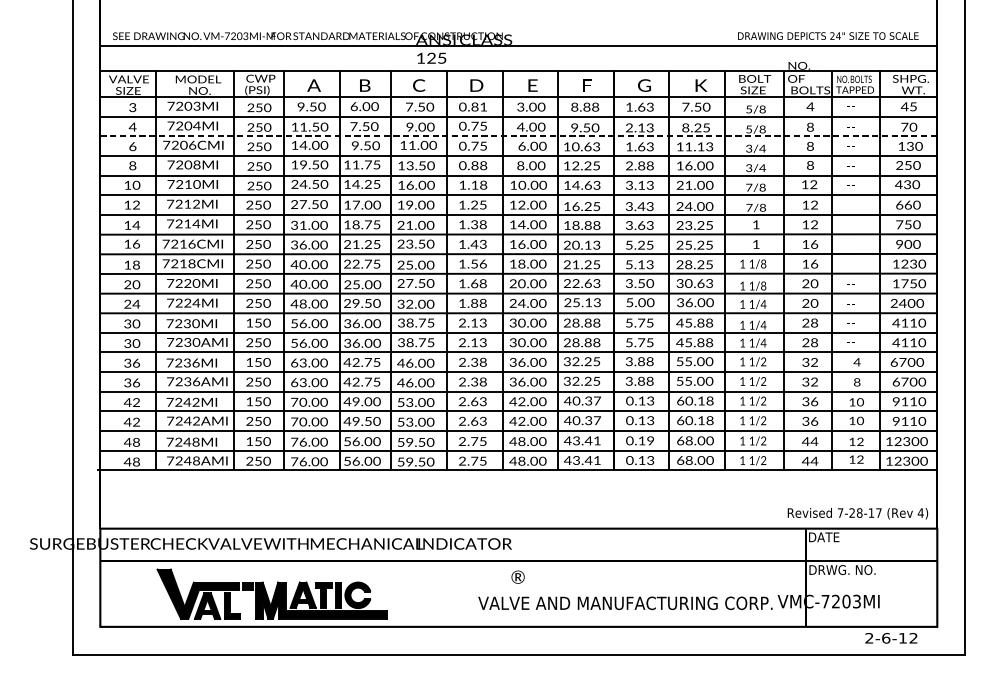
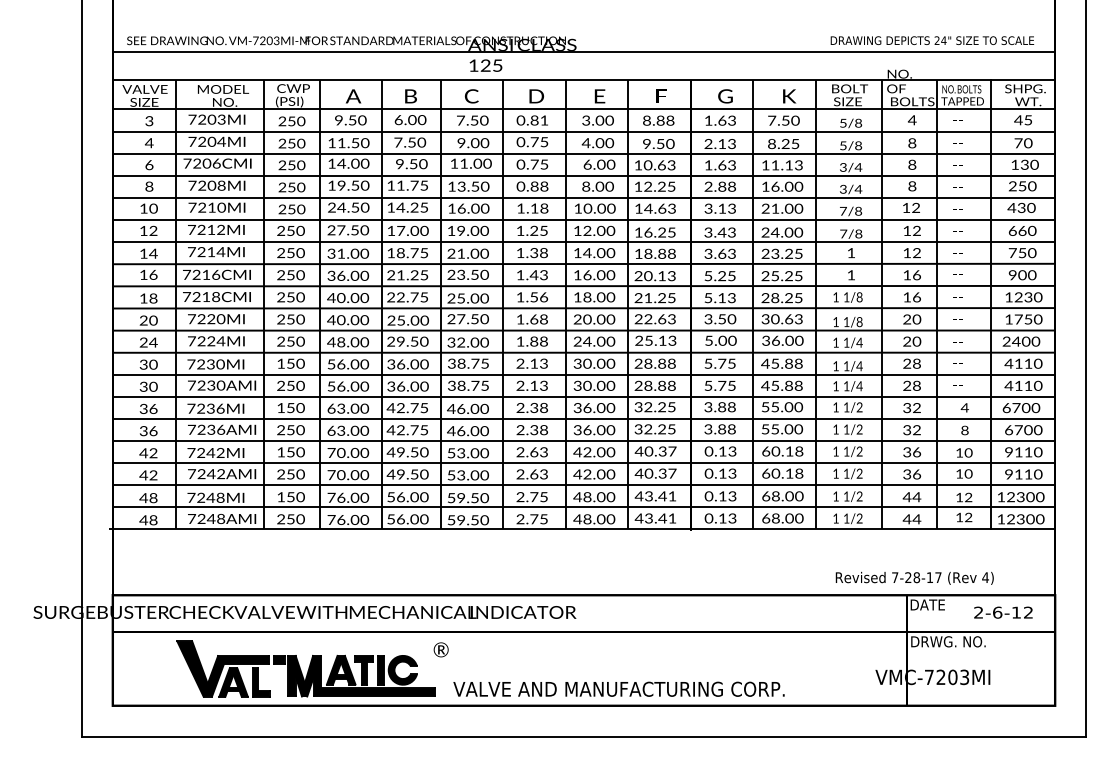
line: (519, 136) -> (584, 153), dashed -> solid
text: (368, 401) -> (414, 452), 49.00 -> 49.50
text: (650, 440) -> (732, 496), 0.19 -> 0.13
text: (857, 512) -> (914, 577), moved
text: (517, 576) -> (440, 649), moved
text: (624, 602) -> (618, 688), moved
text: (891, 638) -> (1003, 612), moved

